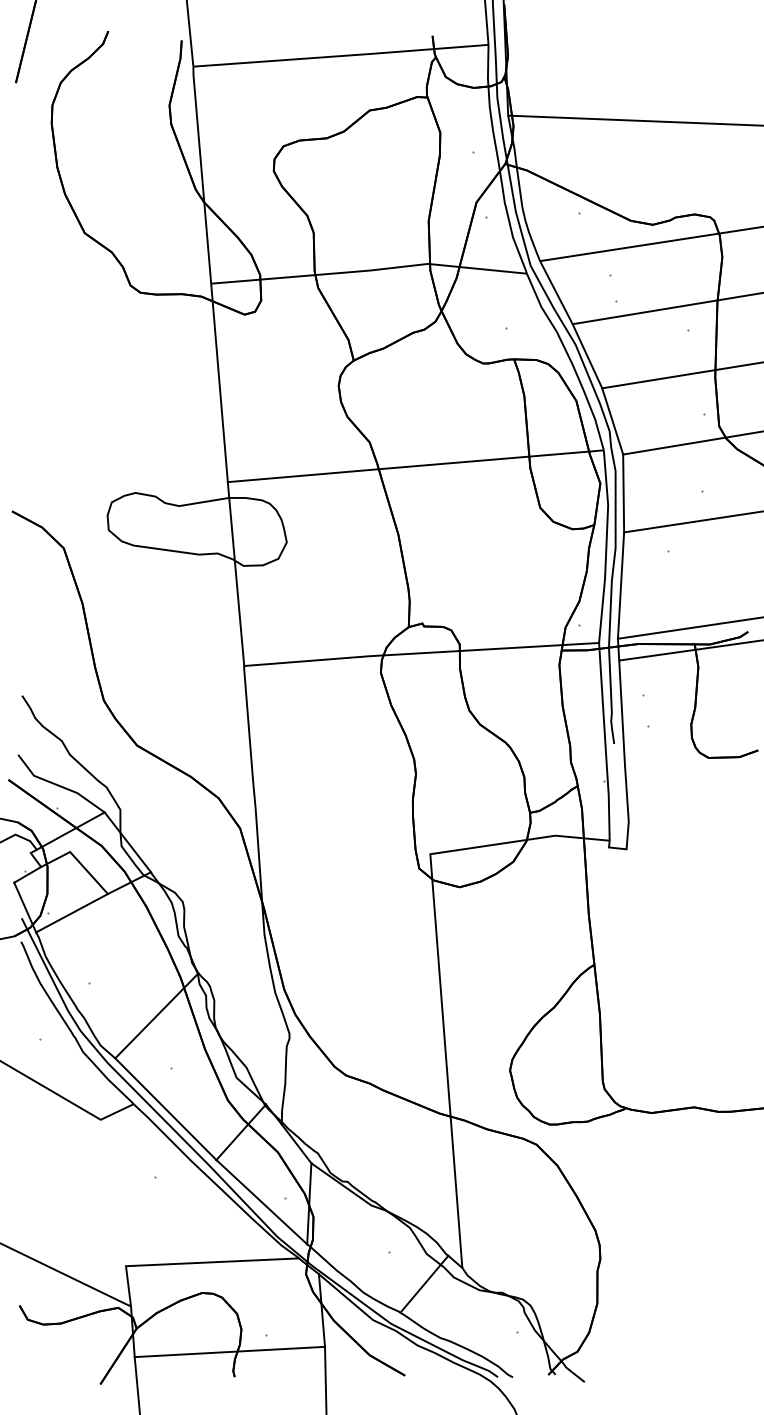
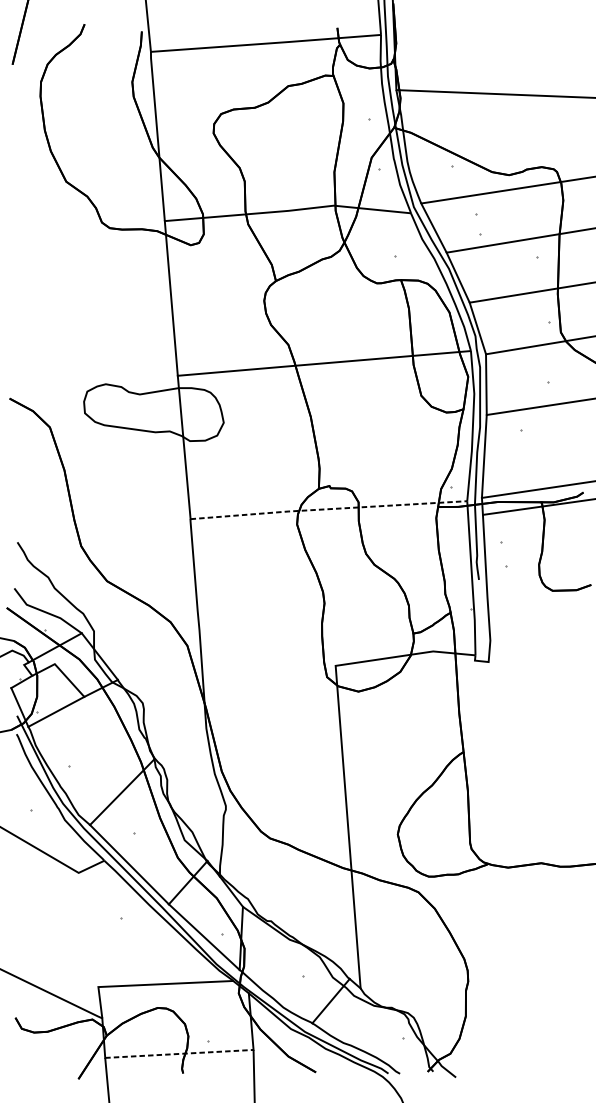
line: (420, 653) -> (328, 509), solid -> dashed
line: (230, 1351) -> (179, 1053), solid -> dashed

